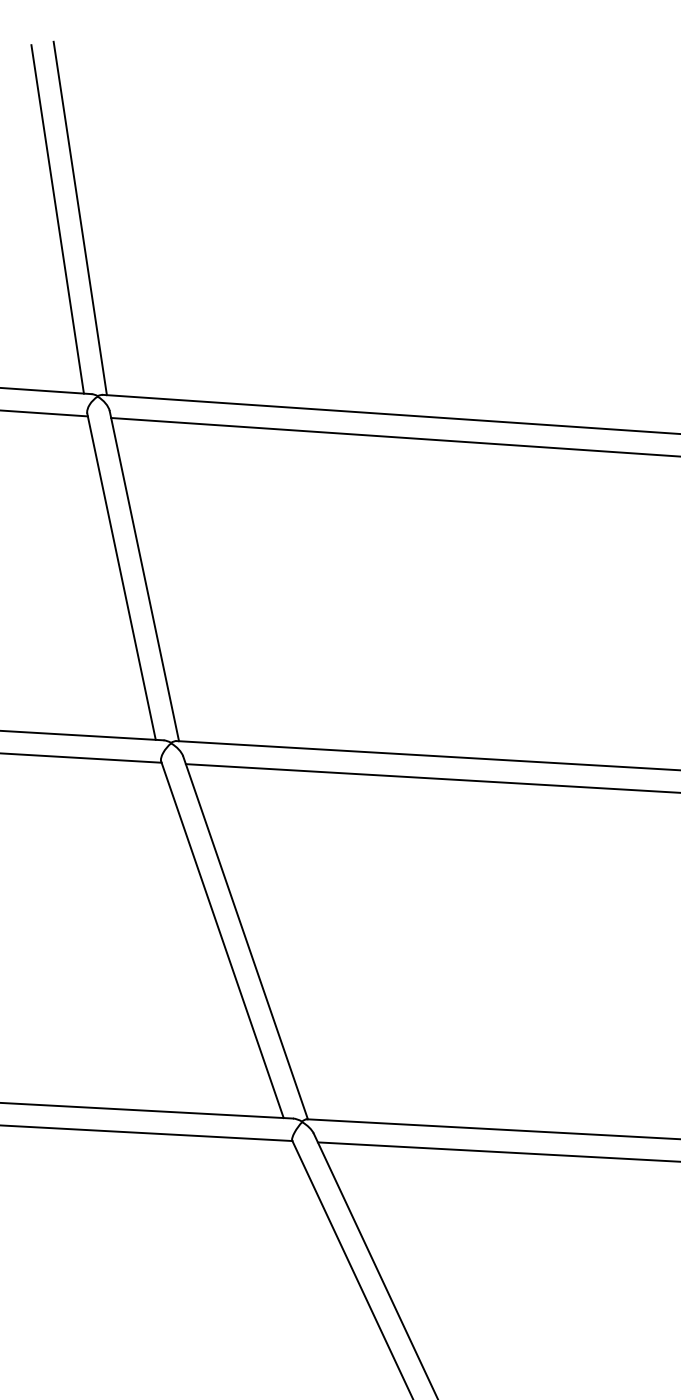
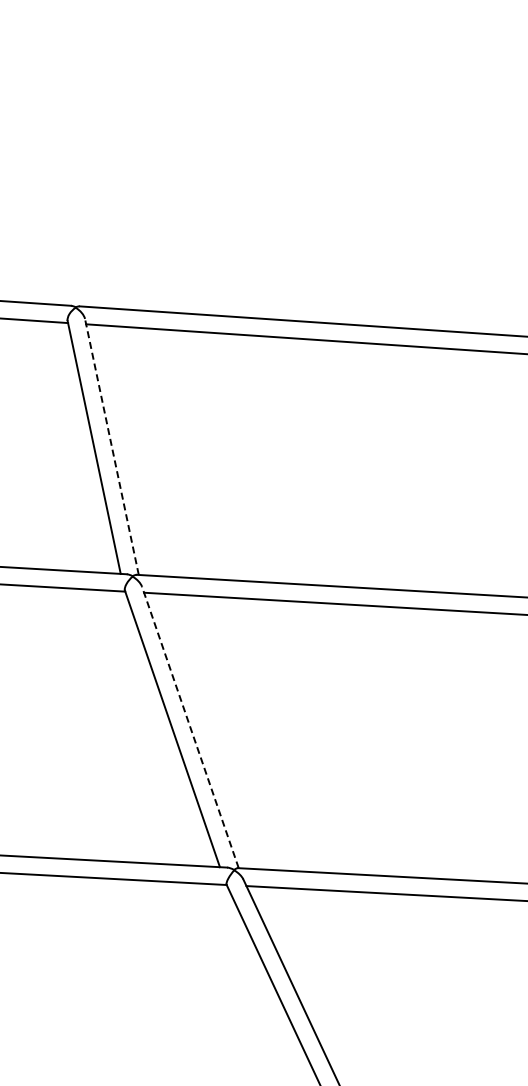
line: (79, 218) -> (61, 169), removed
line: (57, 219) -> (44, 170), removed
line: (143, 575) -> (111, 446), solid -> dashed
line: (245, 937) -> (190, 727), solid -> dashed

